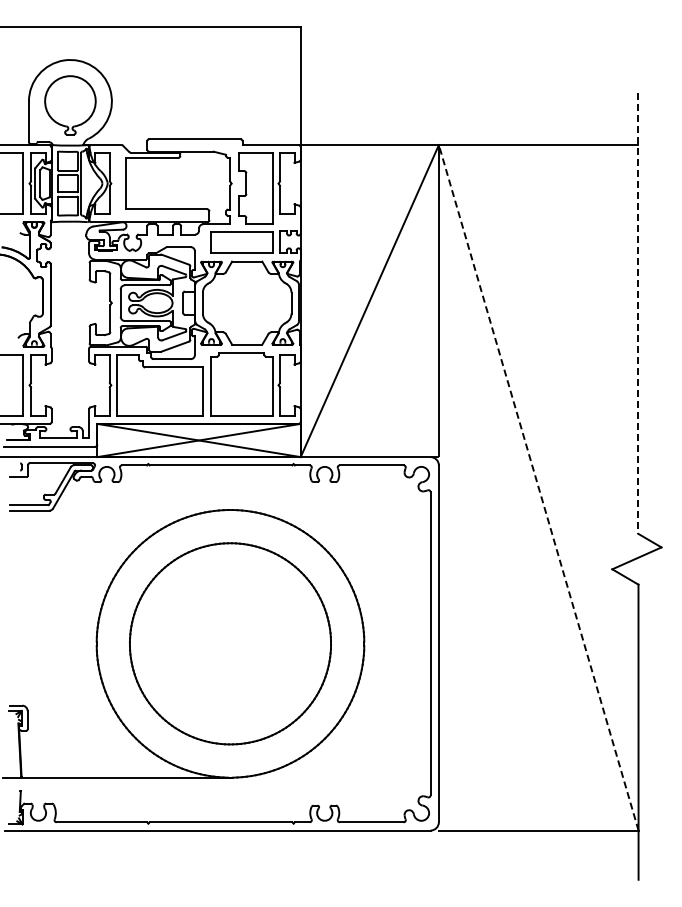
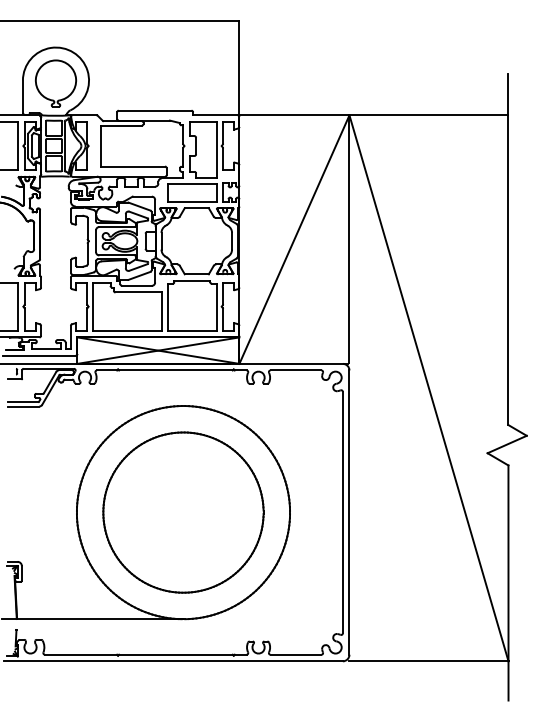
line: (638, 314) -> (508, 250), dashed -> solid
line: (538, 487) -> (428, 388), dashed -> solid

